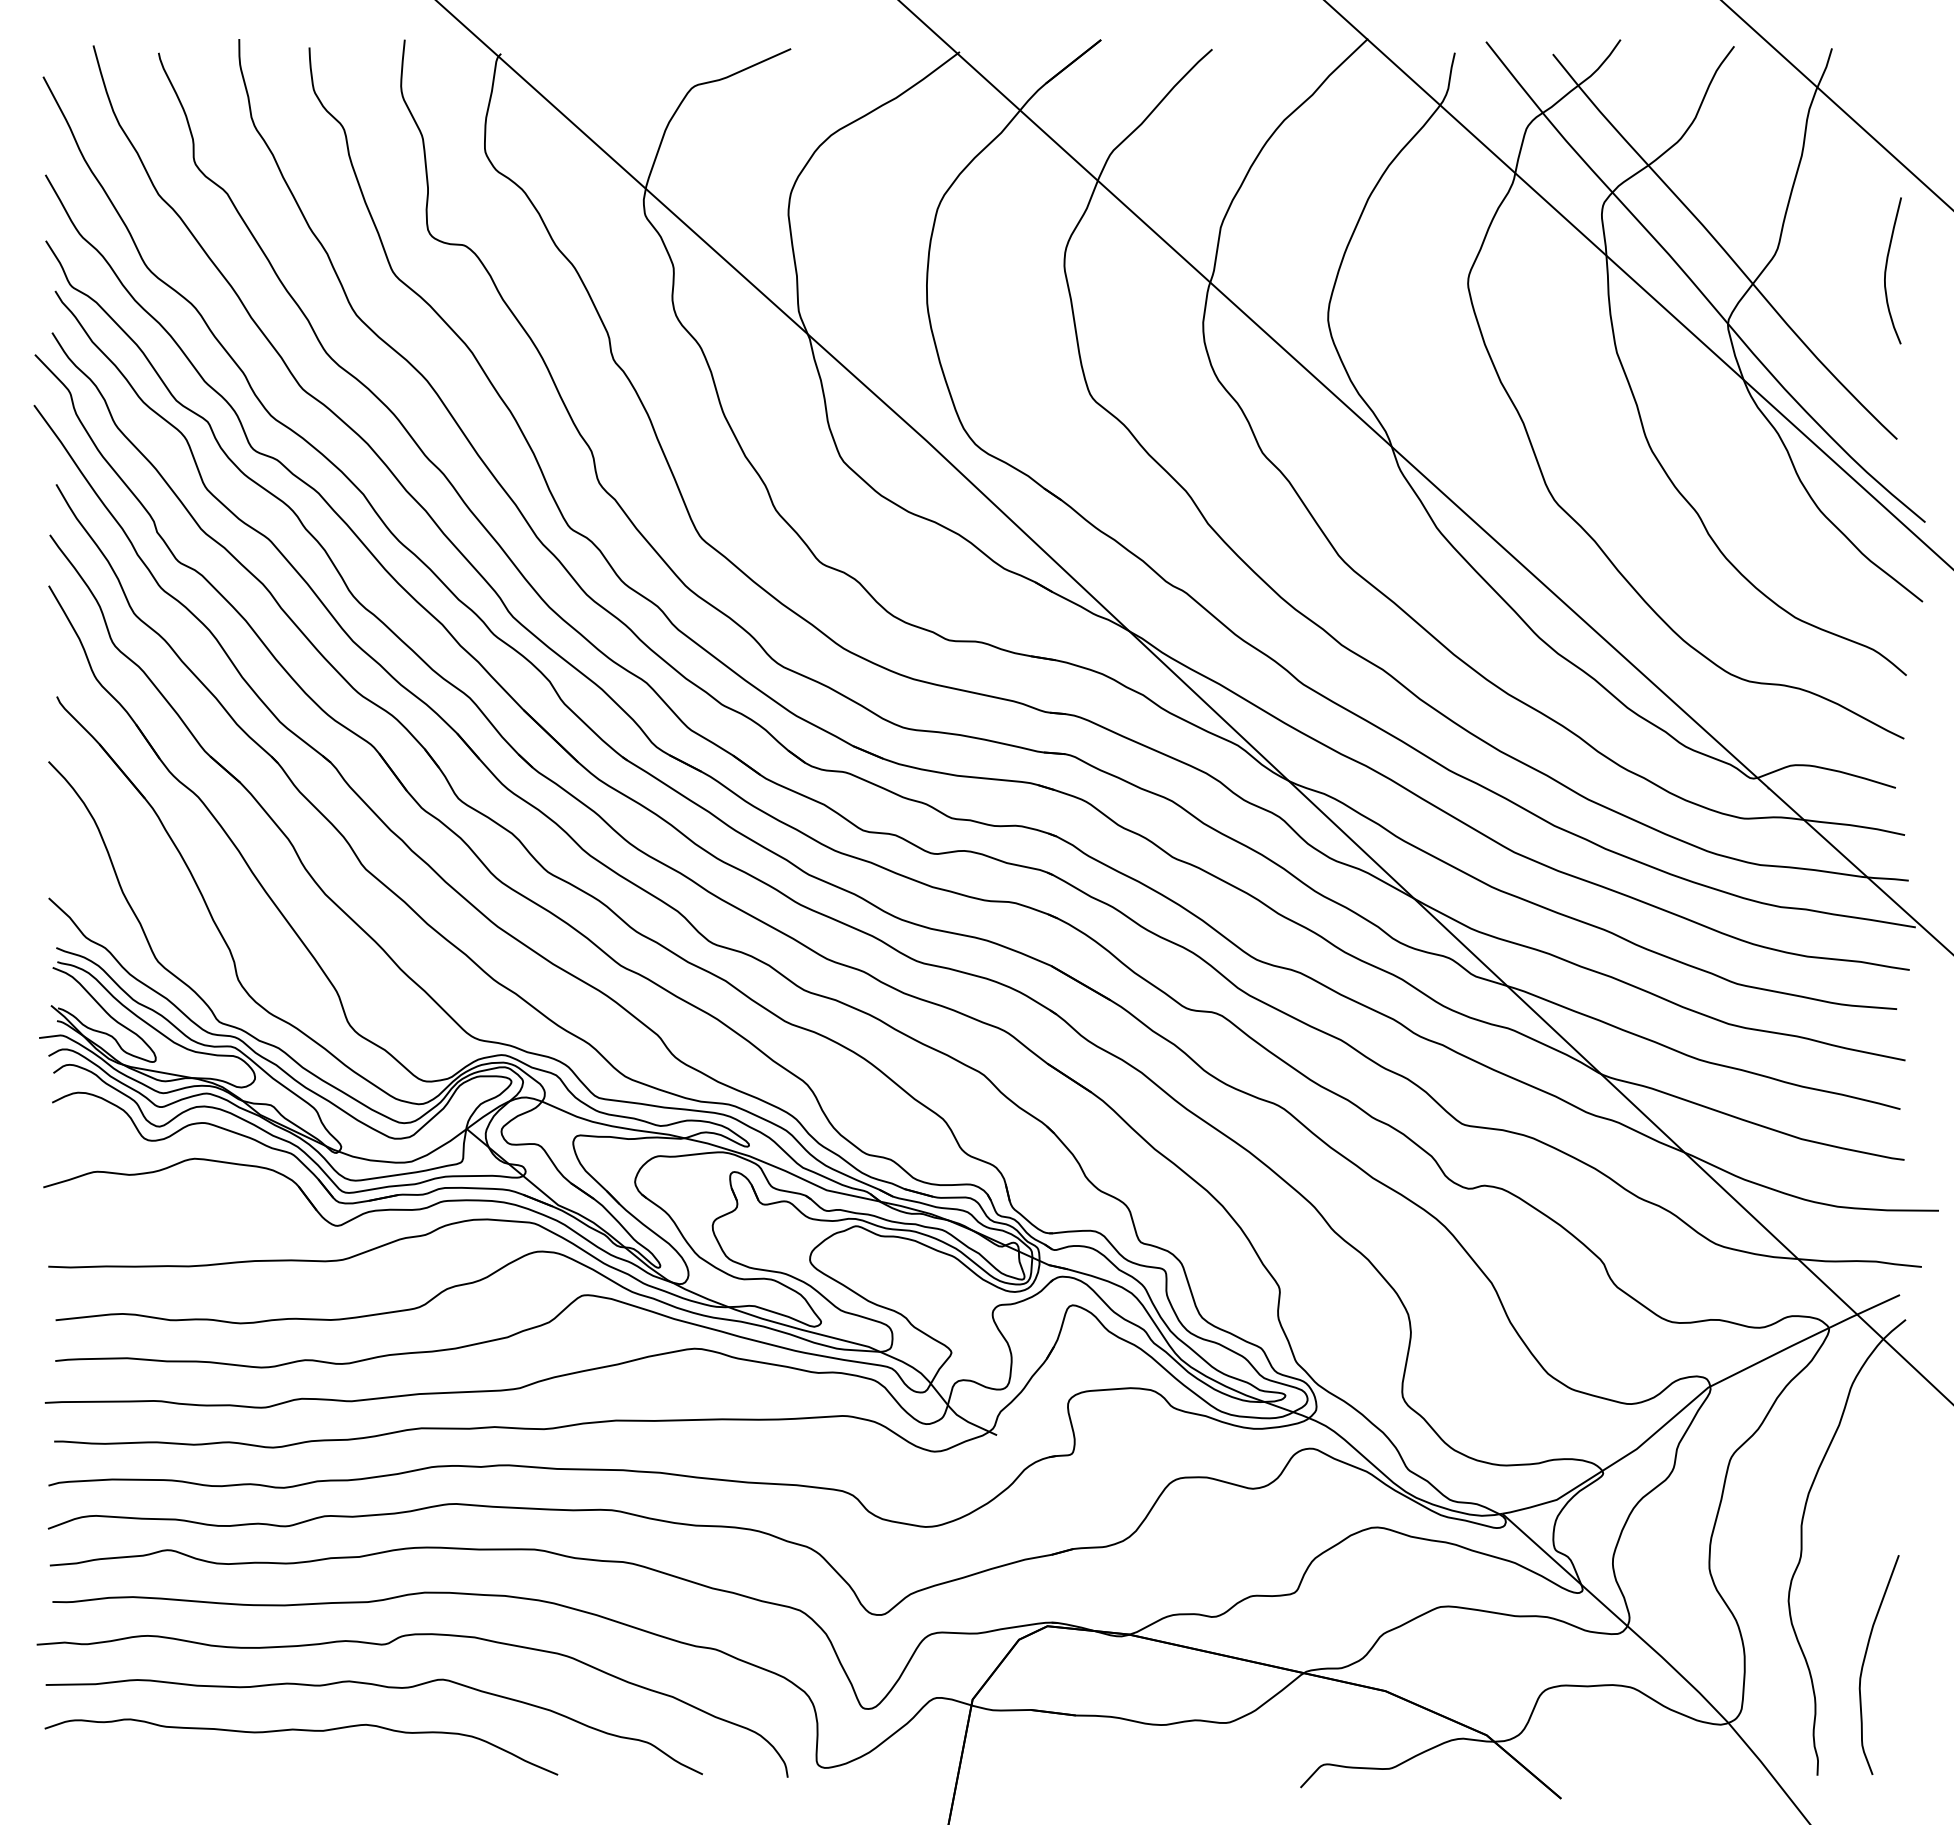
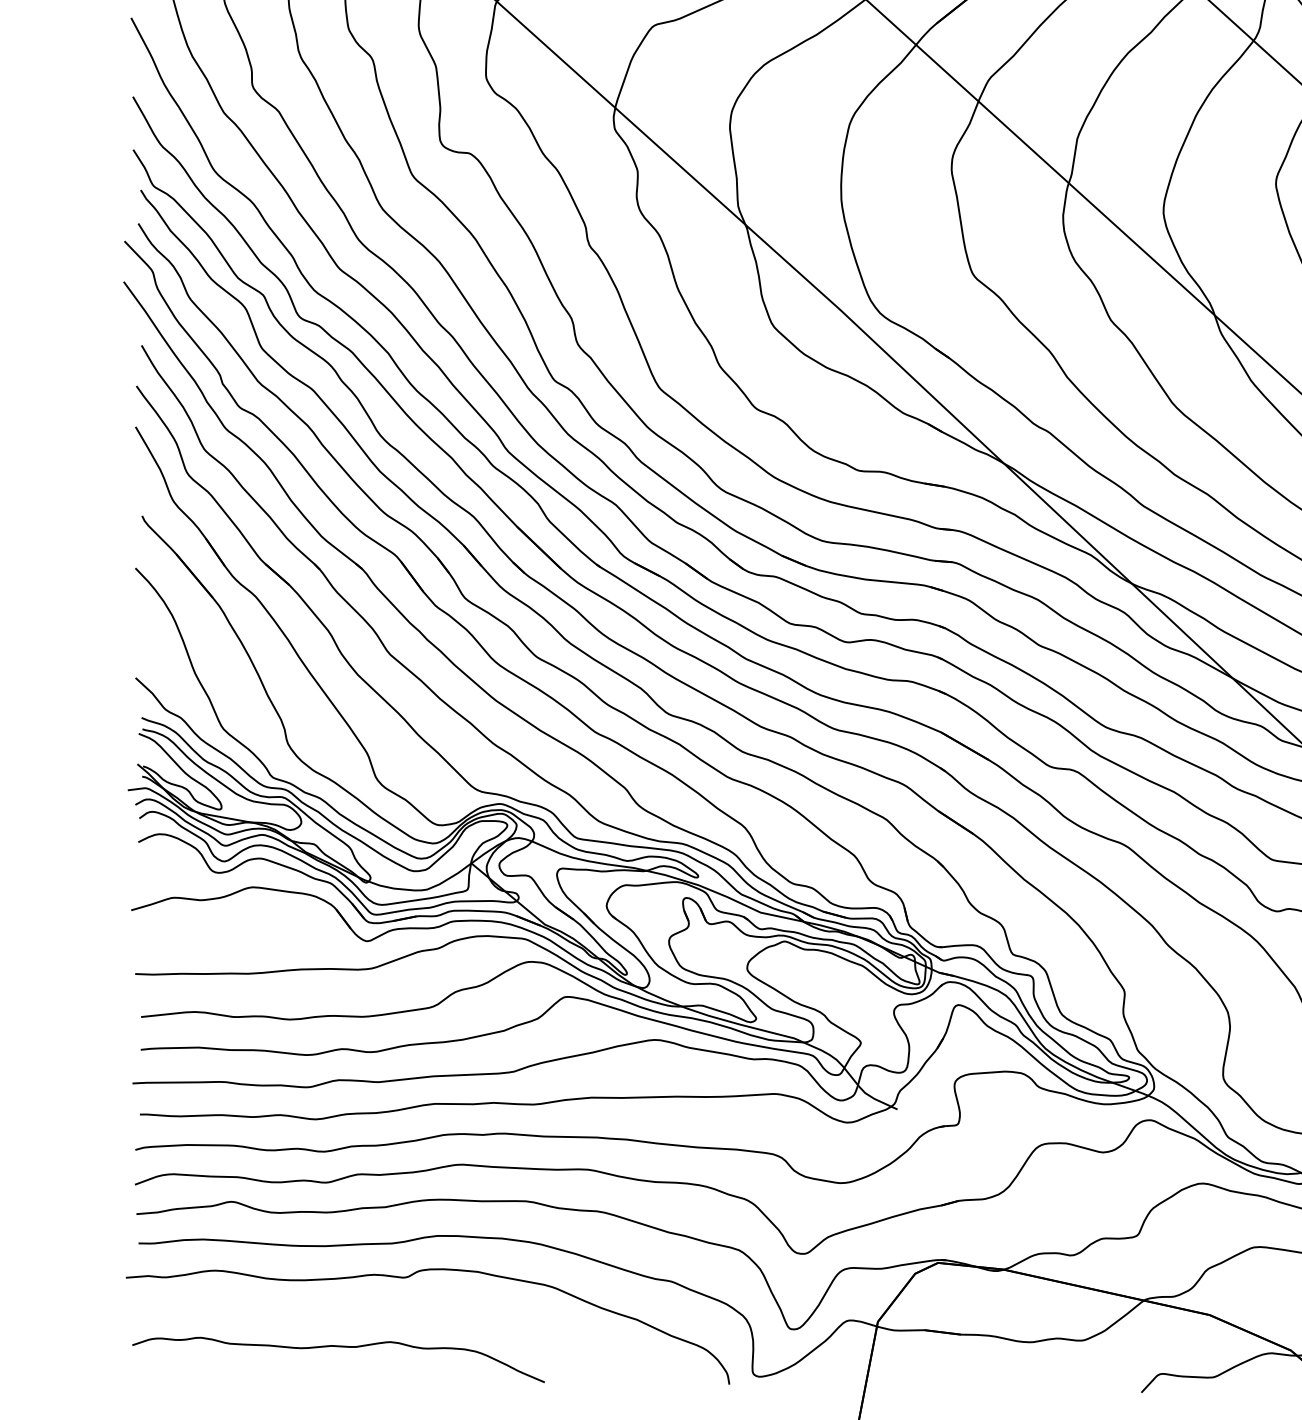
curve: (377, 1686) -> (399, 1311), removed

